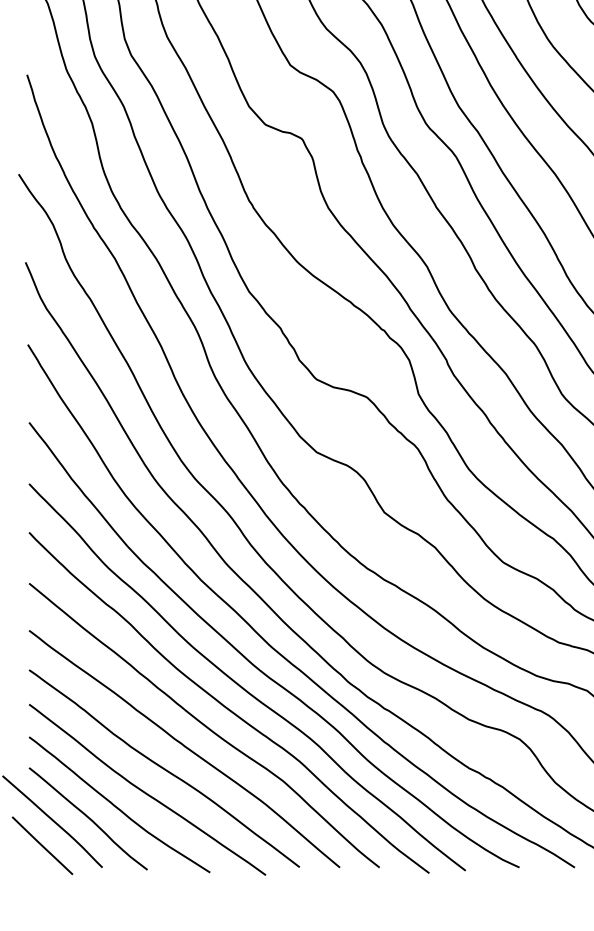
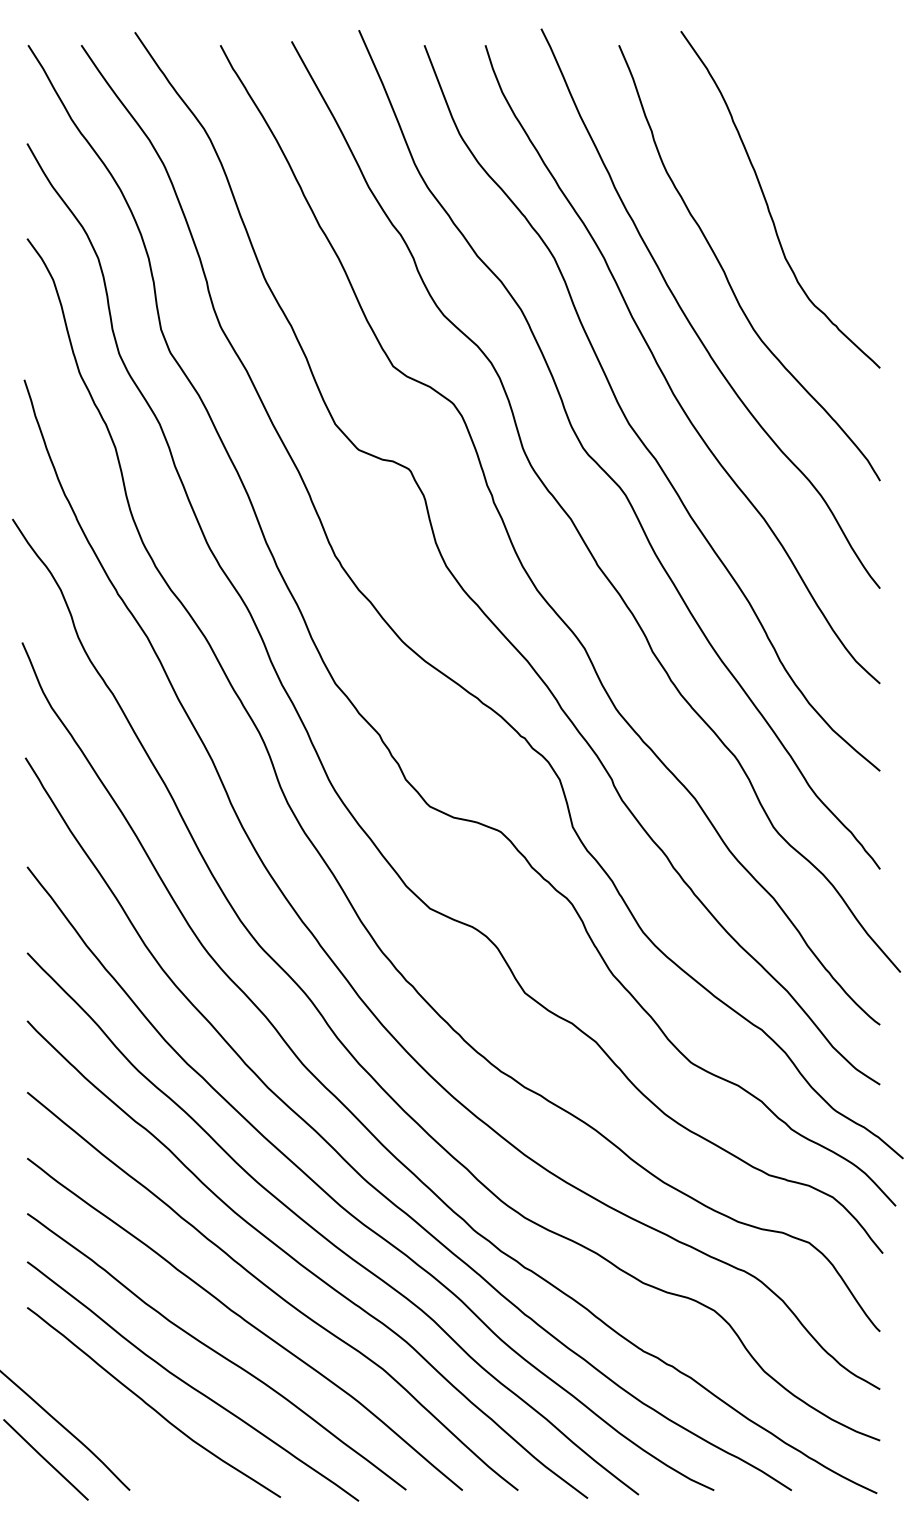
curve: (88, 818) -> (110, 1421), removed

